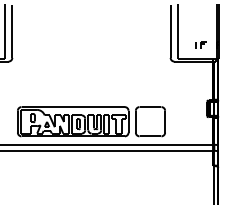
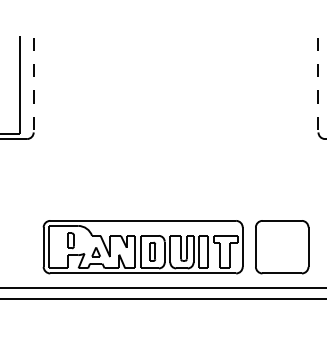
line: (12, 32) -> (34, 86), solid -> dashed
line: (170, 32) -> (318, 86), solid -> dashed

